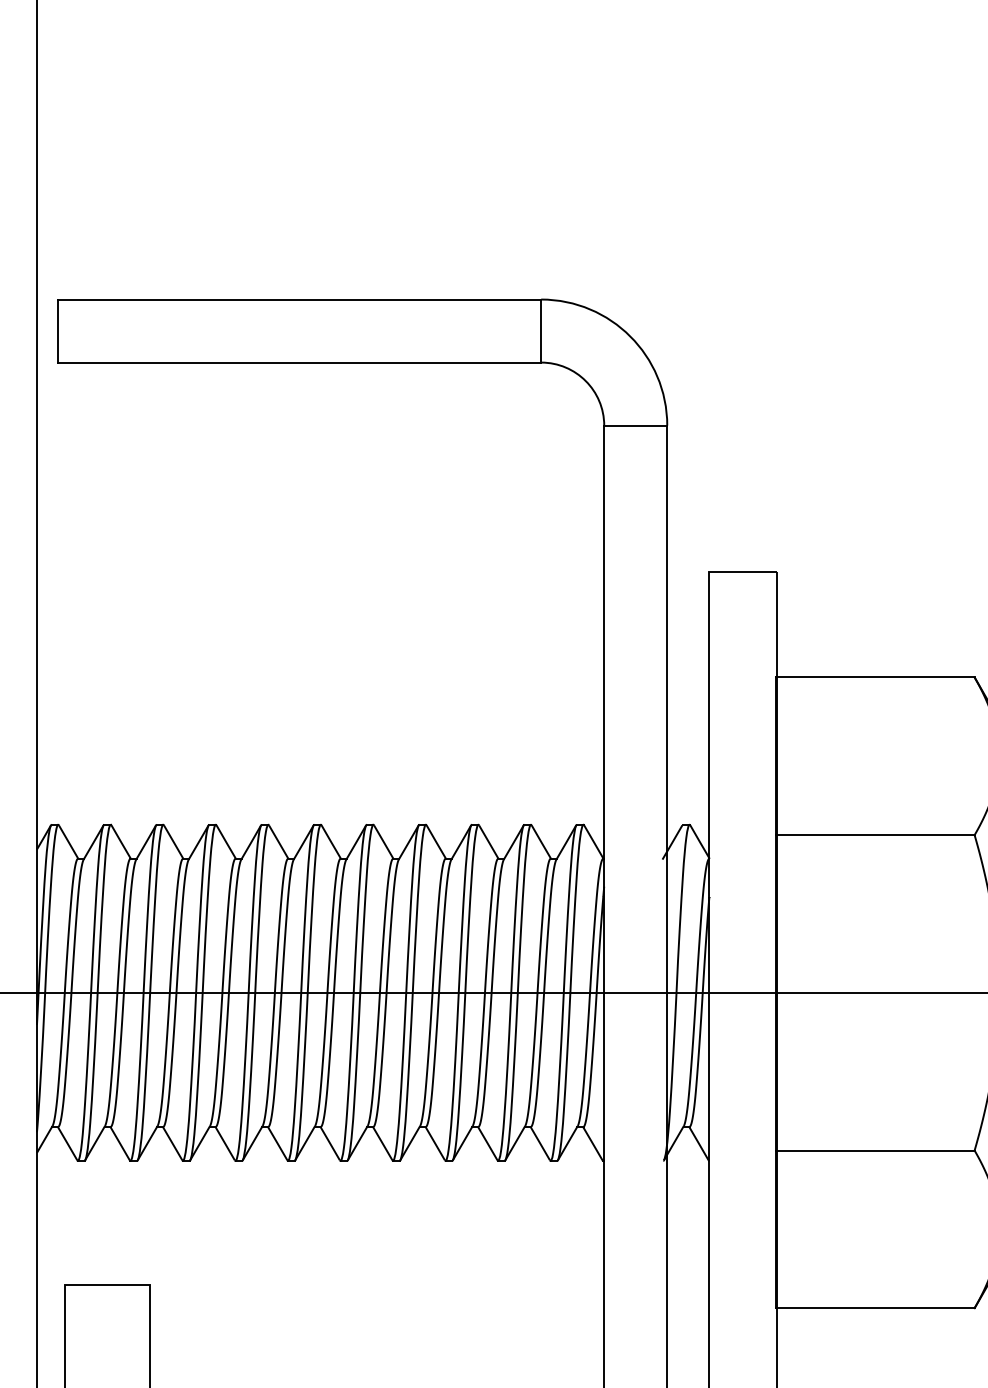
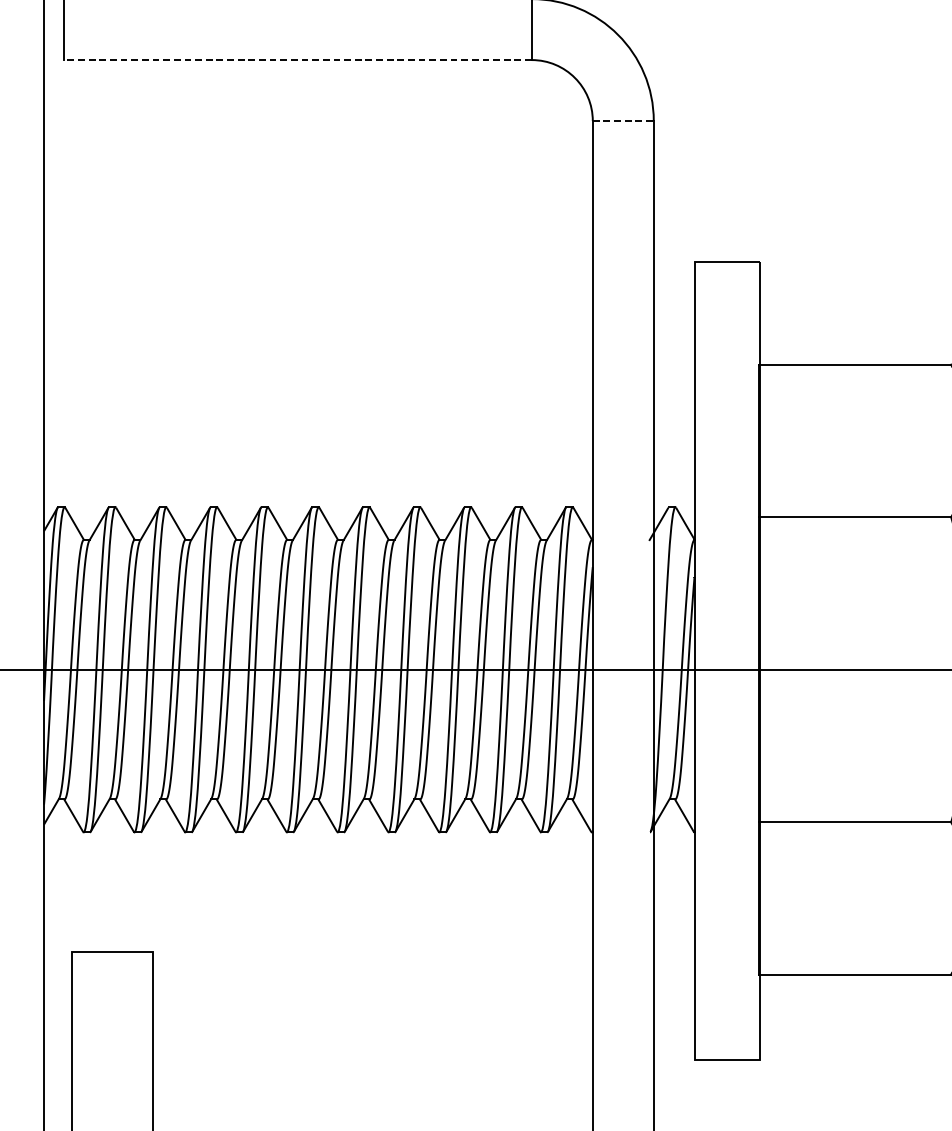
line: (299, 362) -> (298, 59), solid -> dashed
line: (635, 425) -> (623, 120), solid -> dashed

